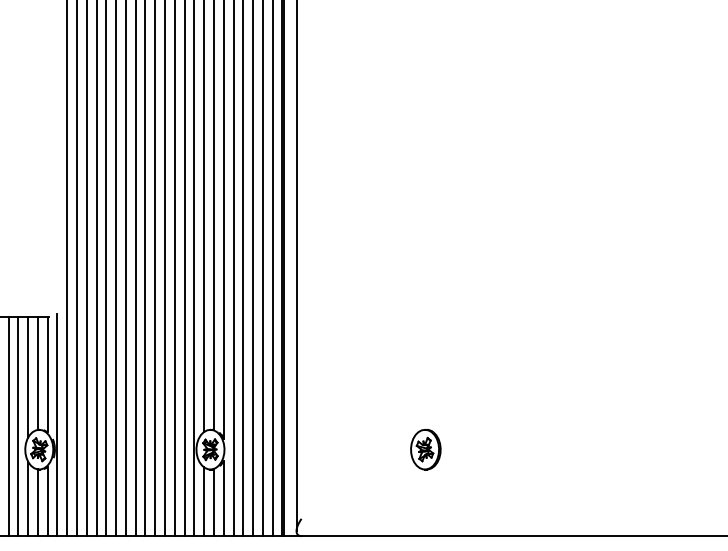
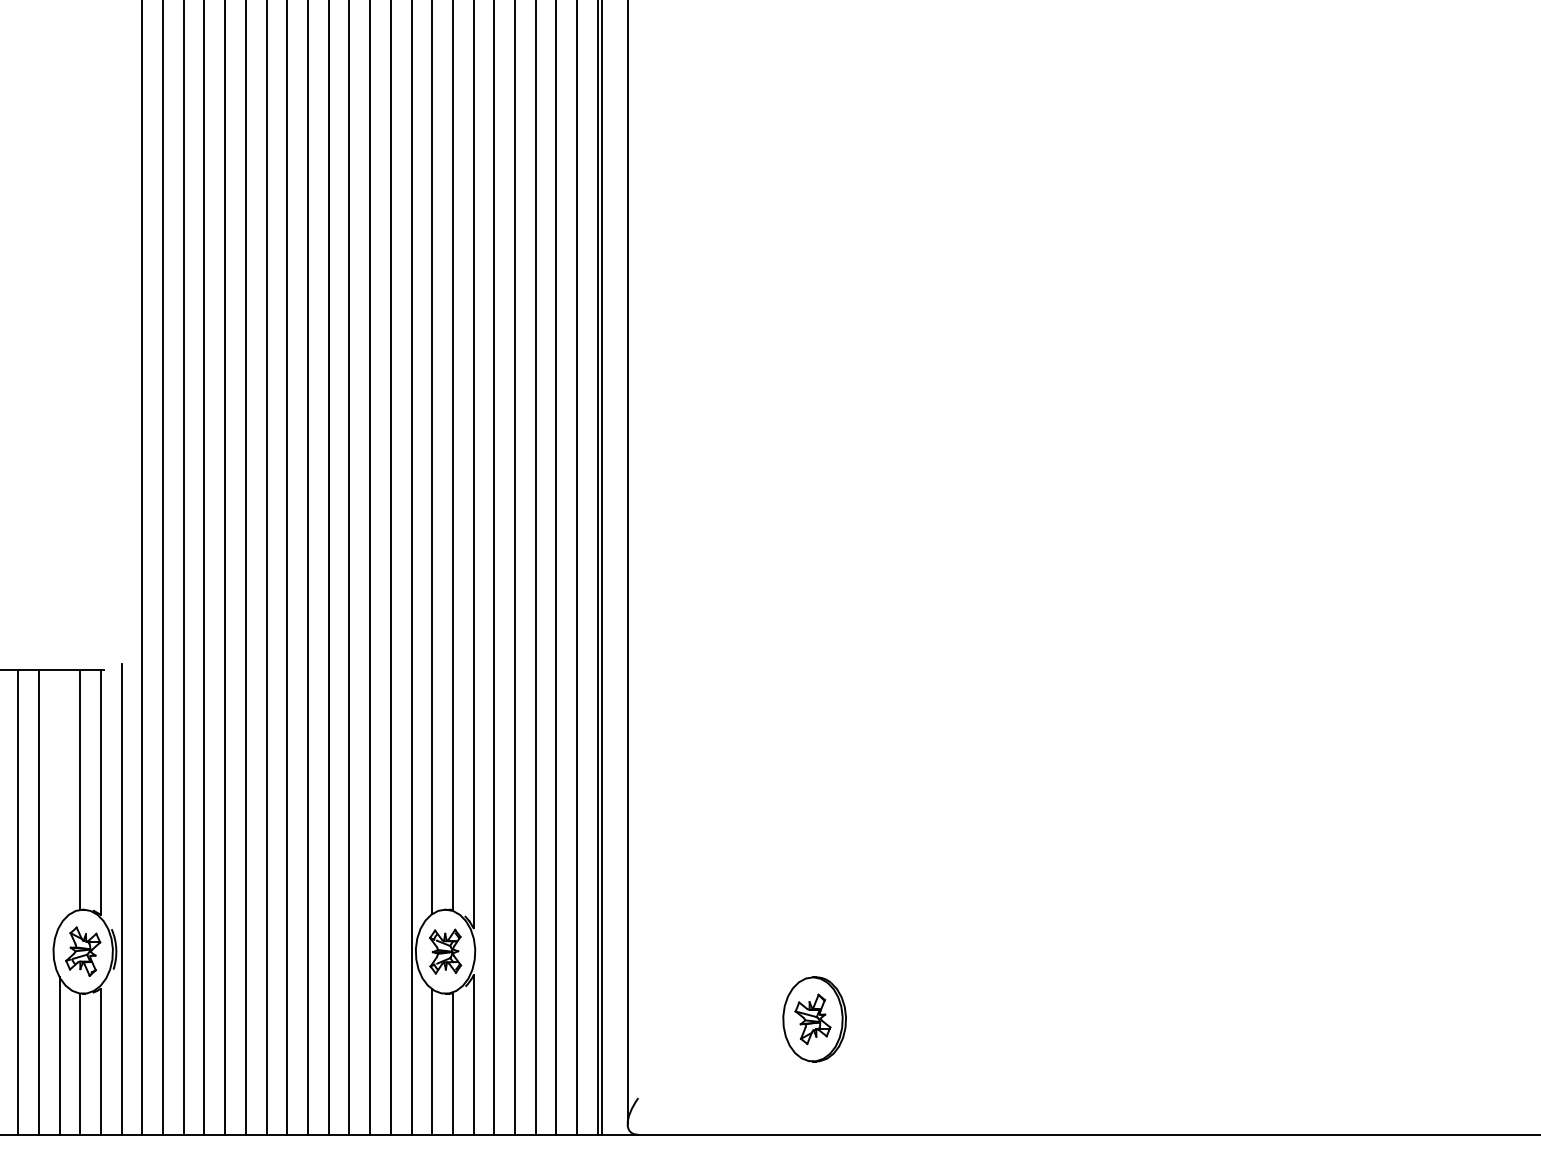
line: (28, 376) -> (60, 796), removed
part: (425, 449) -> (813, 1019), moved

